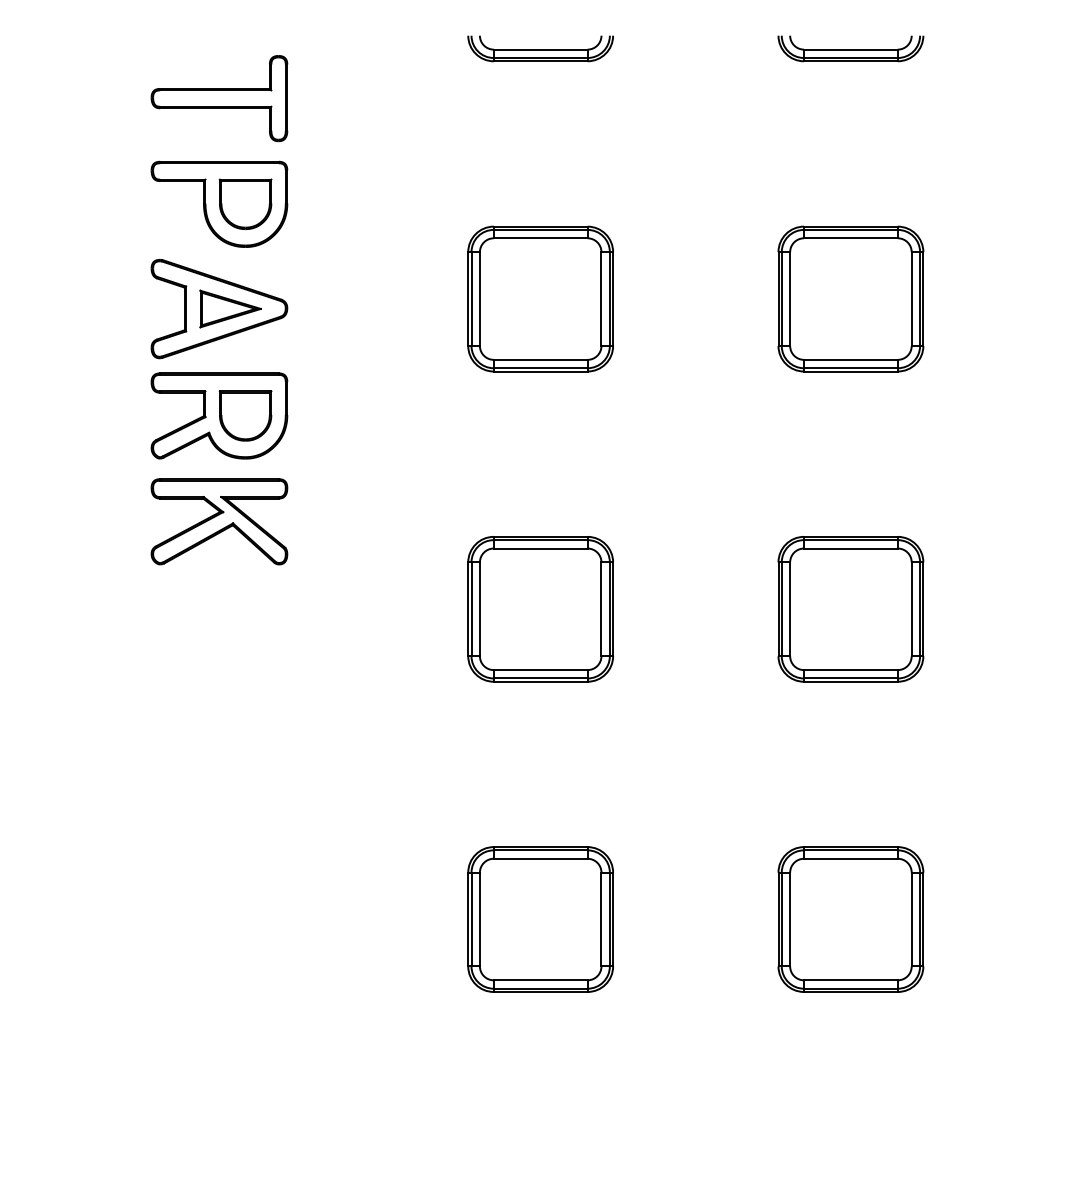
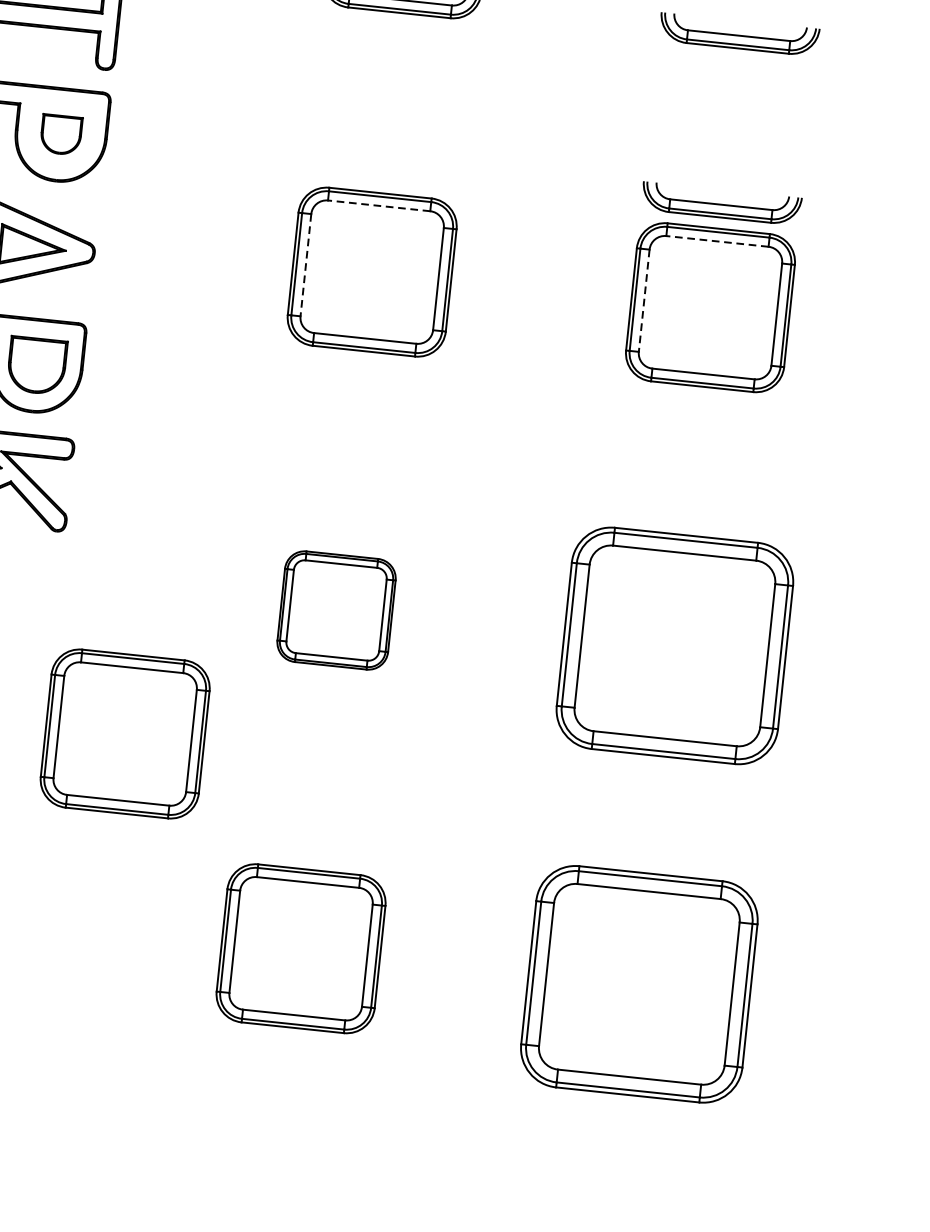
part: (245, 203) -> (61, 134), size x0.7
part: (850, 203) -> (720, 203), added
line: (540, 238) -> (378, 206), solid -> dashed
line: (850, 238) -> (716, 241), solid -> dashed
line: (479, 299) -> (305, 265), solid -> dashed
line: (790, 299) -> (644, 301), solid -> dashed
part: (540, 609) -> (336, 610), size x0.7
part: (850, 609) -> (674, 646), size x1.4
part: (360, 741) -> (124, 733), added
part: (850, 919) -> (638, 984), size x1.4

